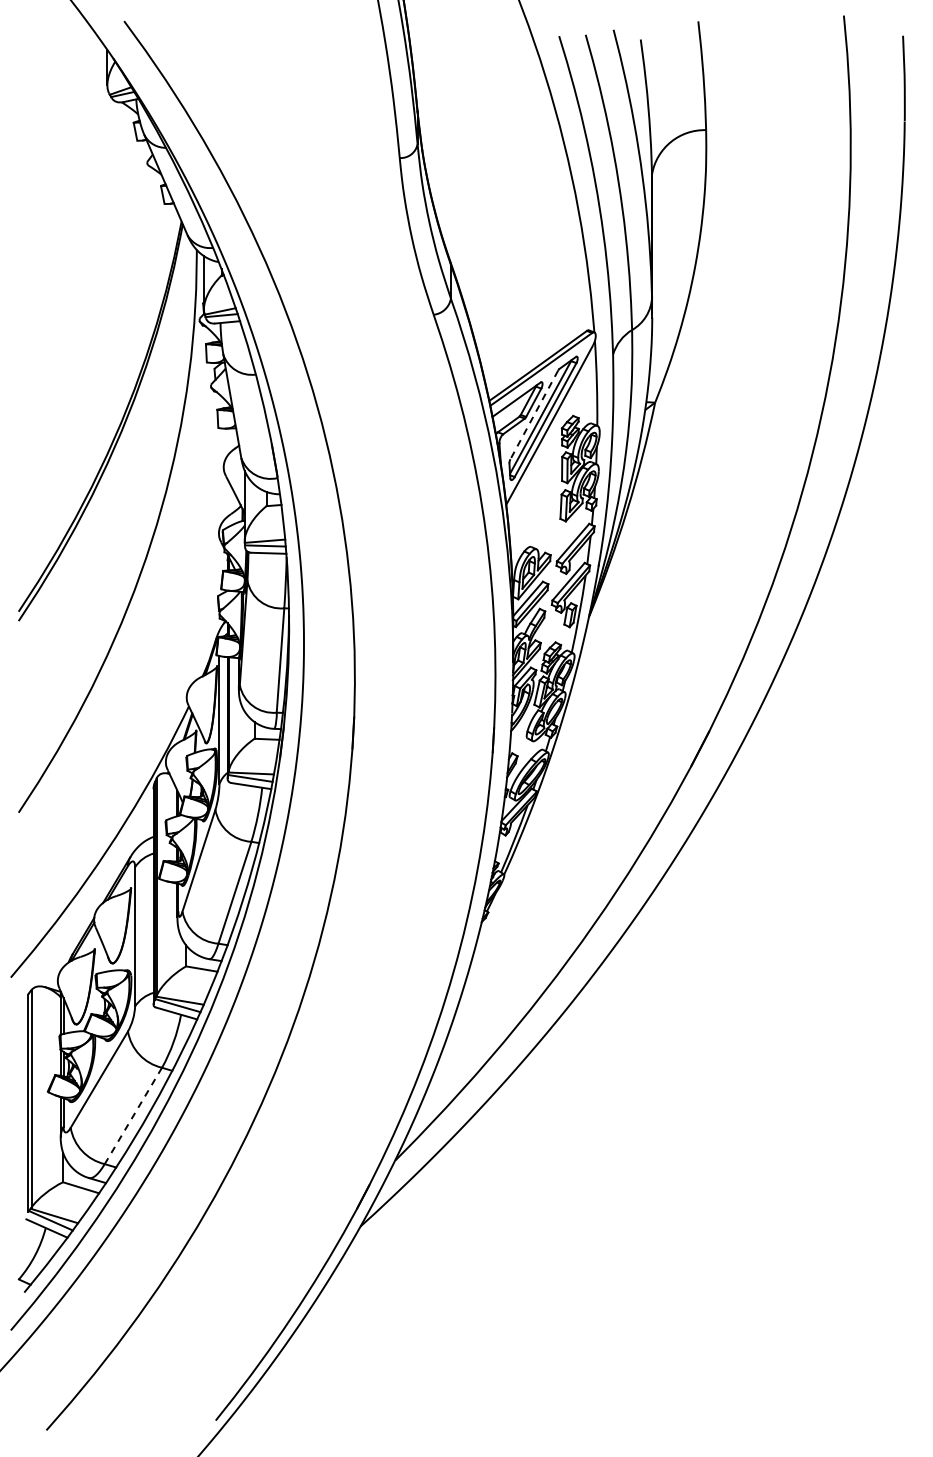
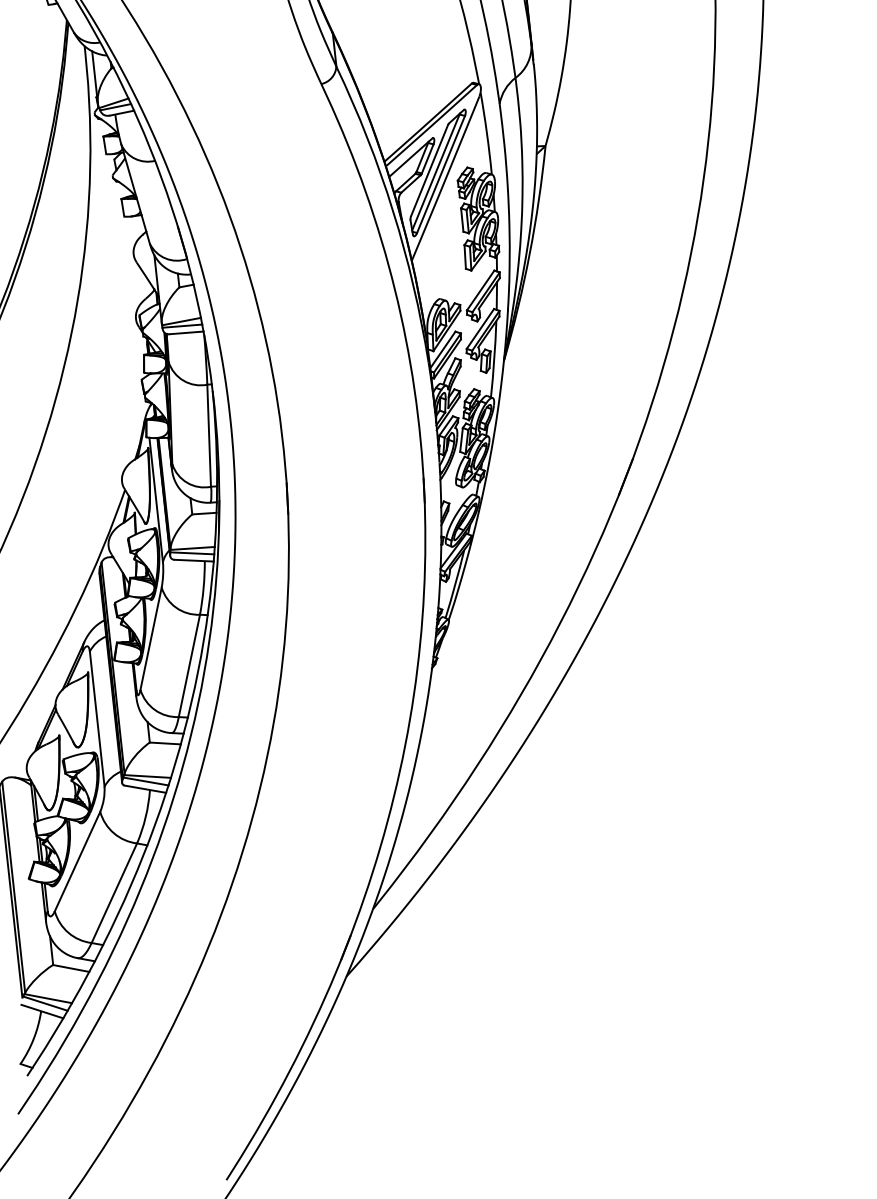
line: (534, 415) -> (429, 171), dashed -> solid
line: (133, 1116) -> (114, 893), dashed -> solid

